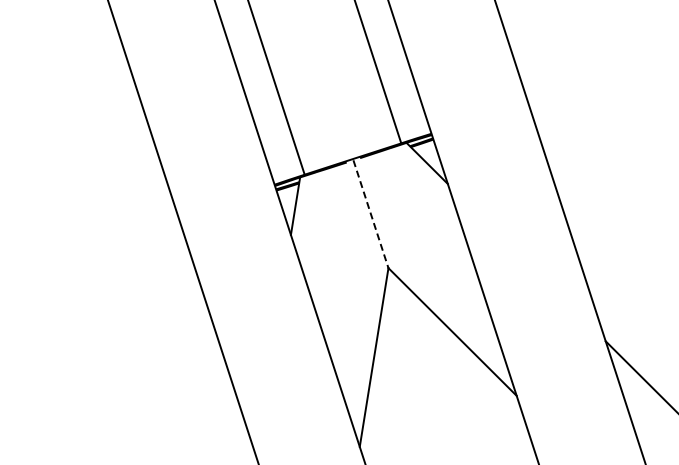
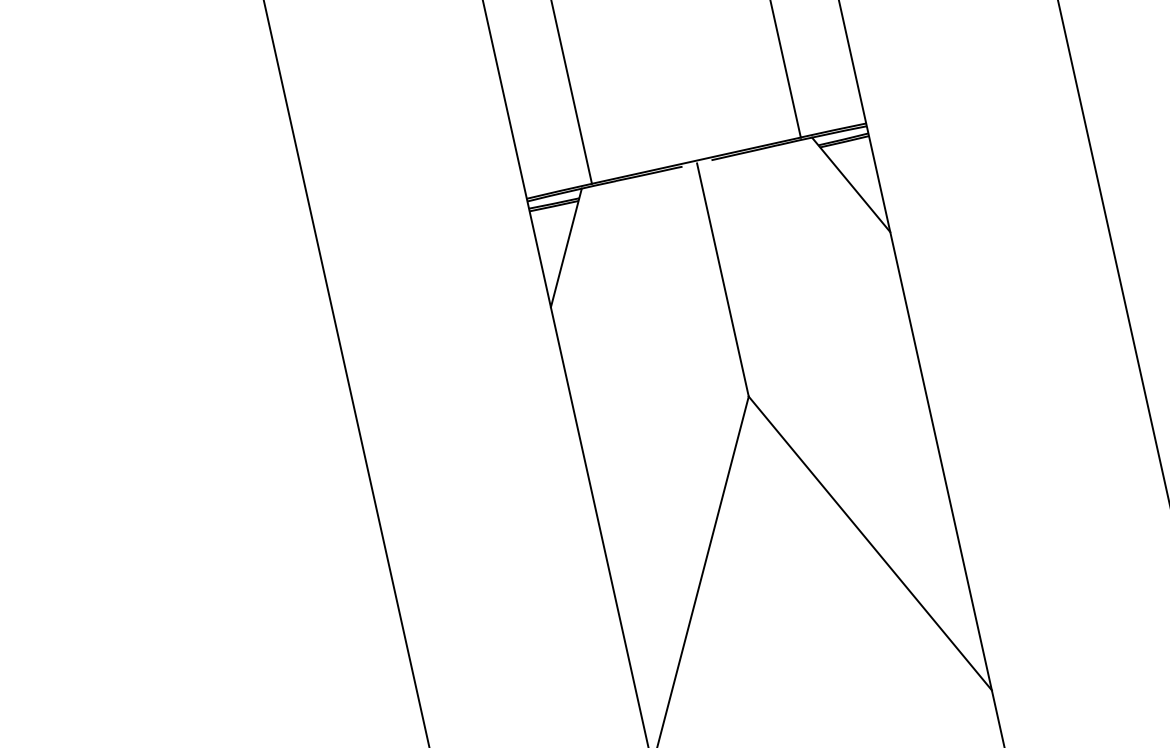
line: (370, 214) -> (721, 280), dashed -> solid

